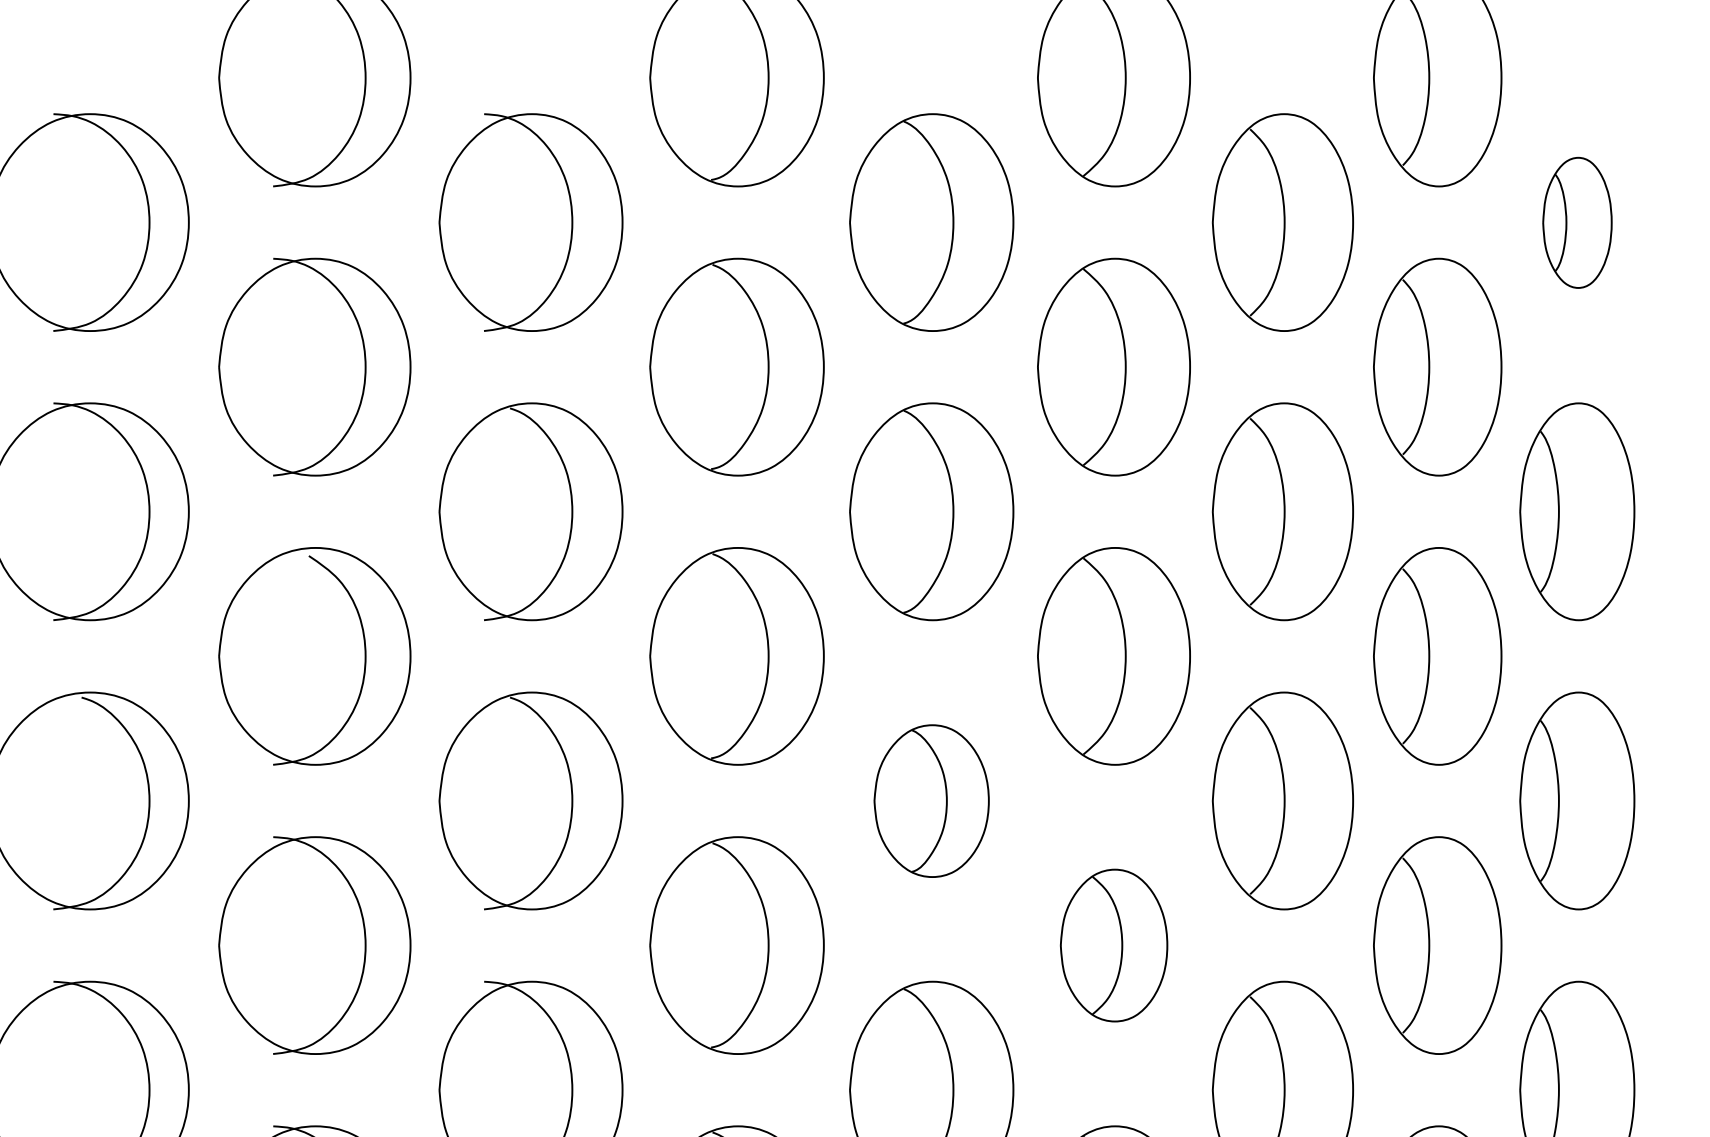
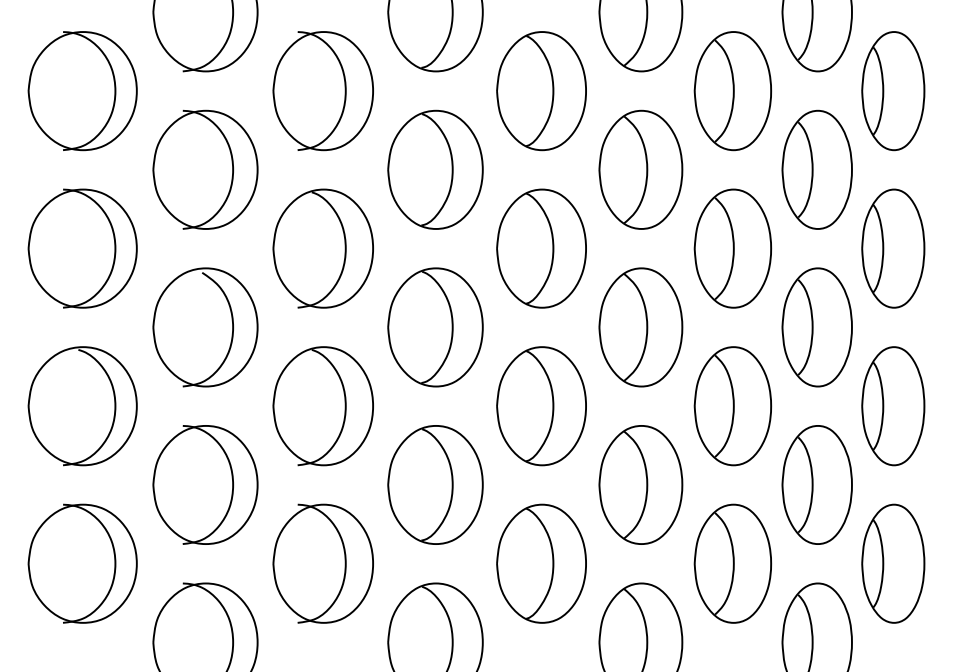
part: (1577, 223) -> (893, 91), size x1.67
part: (931, 801) -> (541, 406), size x1.43
part: (1113, 944) -> (640, 484), size x1.43

